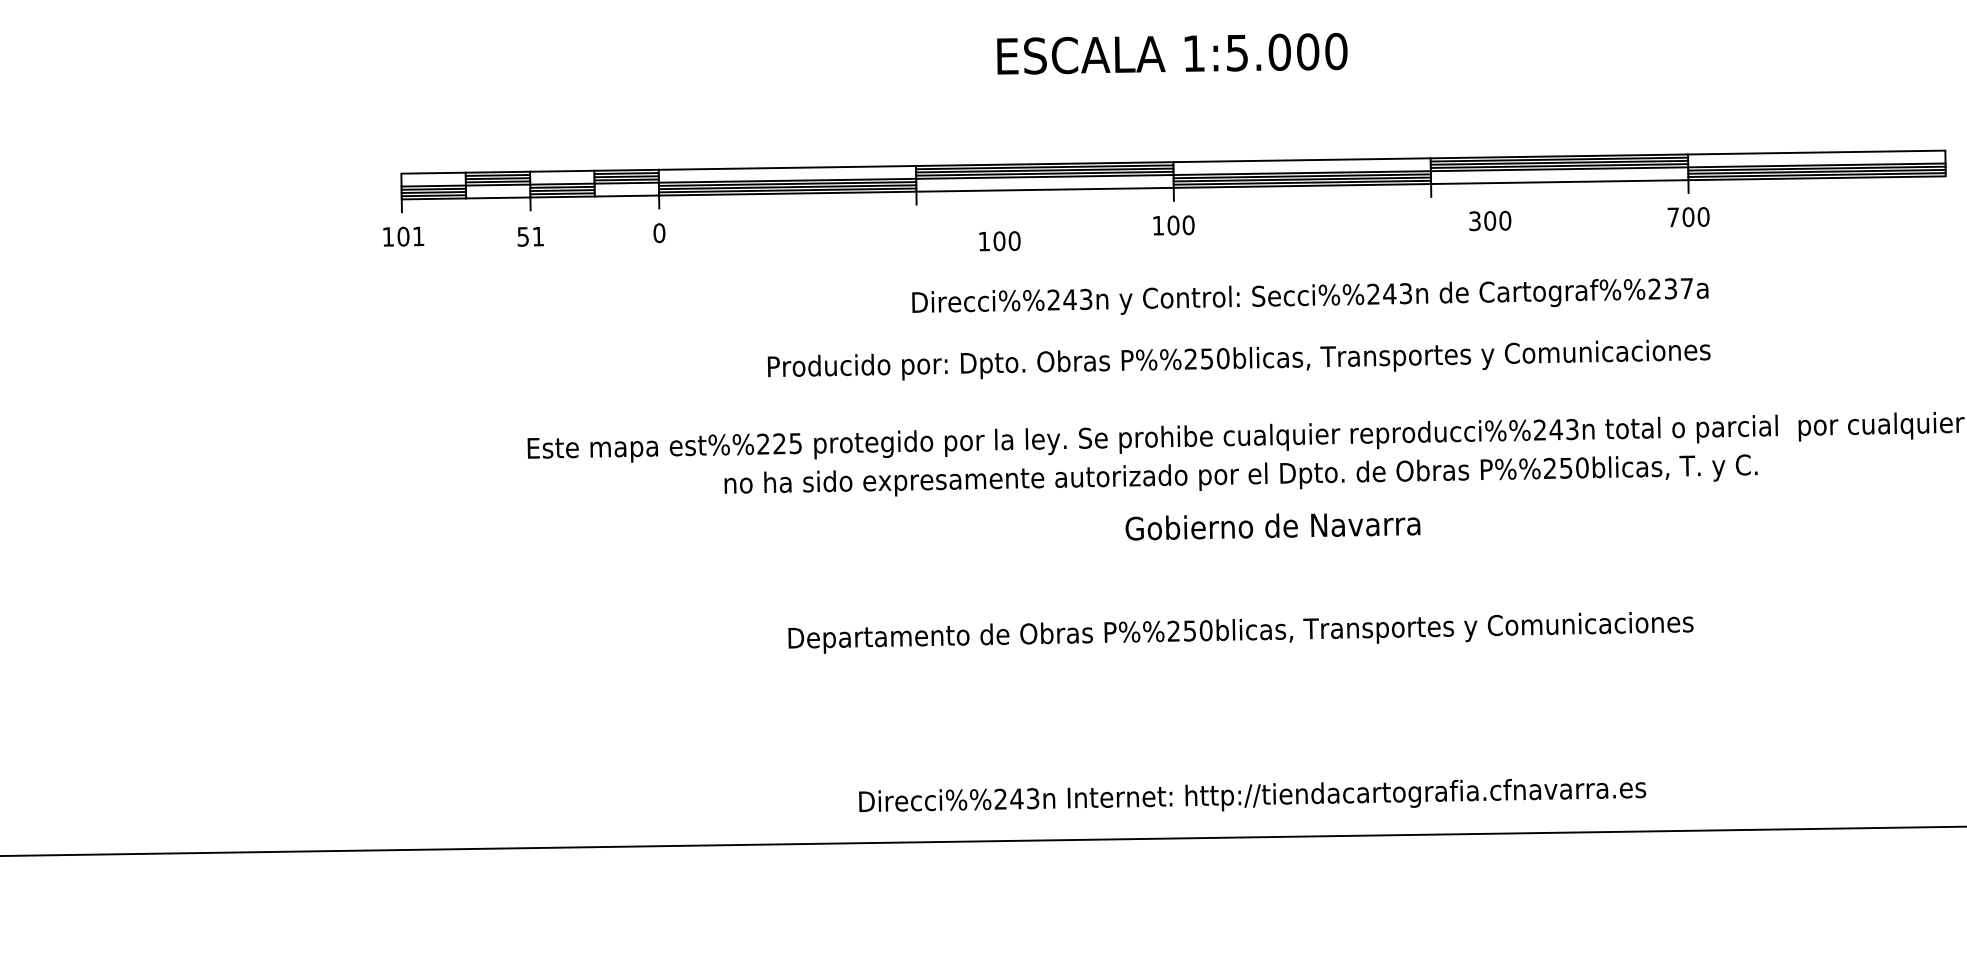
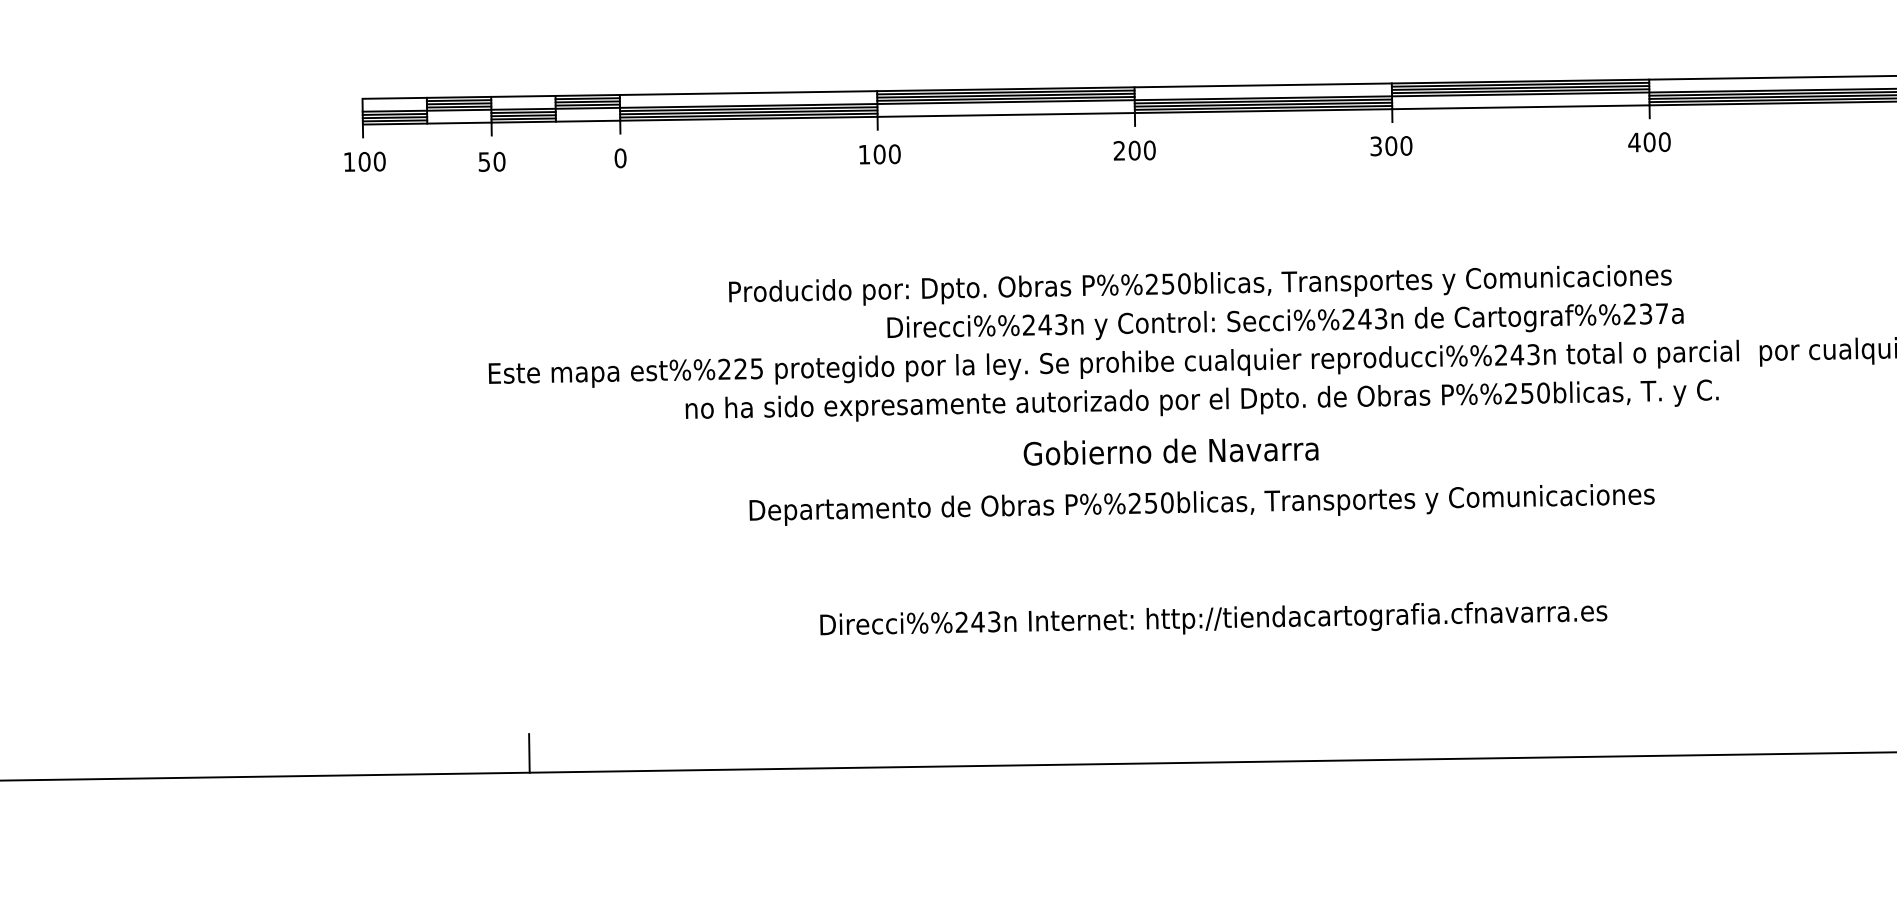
text: (1673, 216) -> (1634, 141), 700 -> 400
text: (1490, 220) -> (1391, 145), moved
text: (1157, 225) -> (1118, 150), 100 -> 200
text: (418, 236) -> (379, 161), 101 -> 100
text: (538, 236) -> (499, 161), 51 -> 50
text: (999, 241) -> (879, 154), moved
text: (1310, 296) -> (1285, 321), moved
text: (1272, 526) -> (1170, 451), moved
text: (1240, 632) -> (1201, 504), moved
text: (1252, 794) -> (1213, 617), moved
line: (567, 827) -> (528, 752), added

